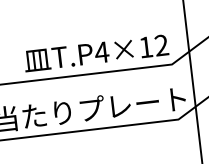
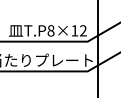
text: (100, 51) -> (50, 30), T.P4×12 -> T.P8×12

